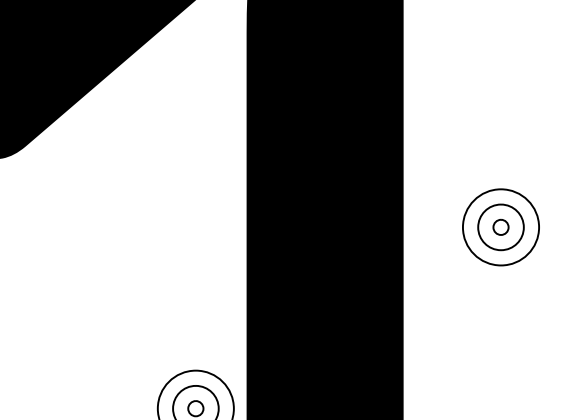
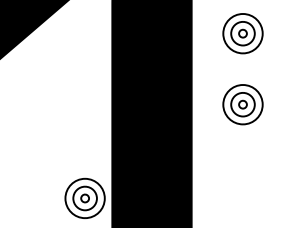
part: (500, 89) -> (242, 33), added

